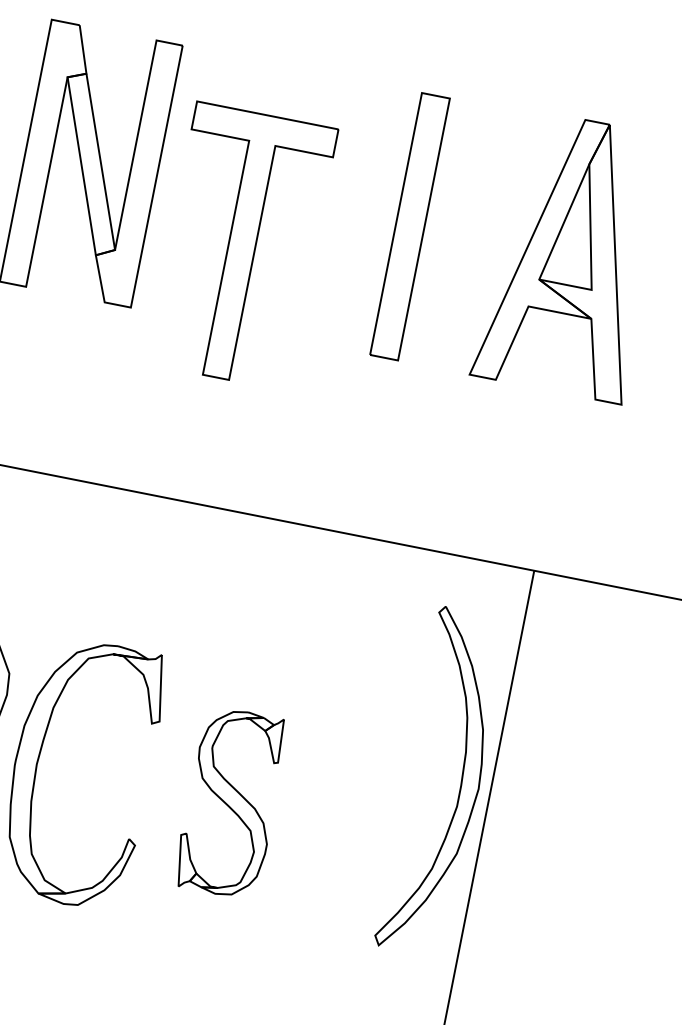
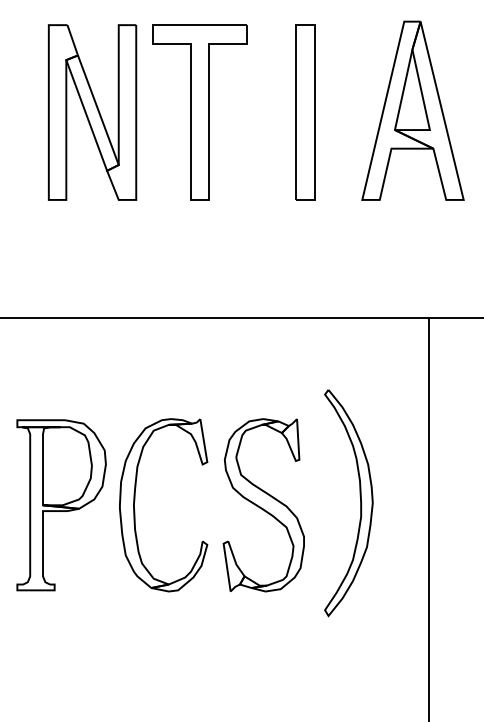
part: (241, 246) -> (199, 112), moved
part: (460, 786) -> (360, 503), moved
part: (230, 803) -> (263, 505), size x1.43

